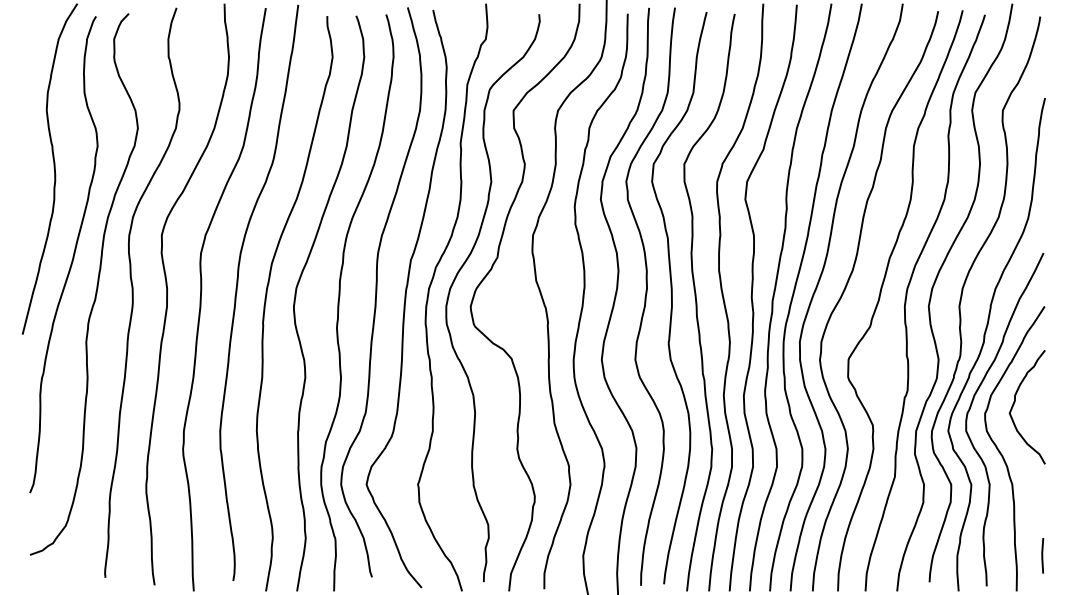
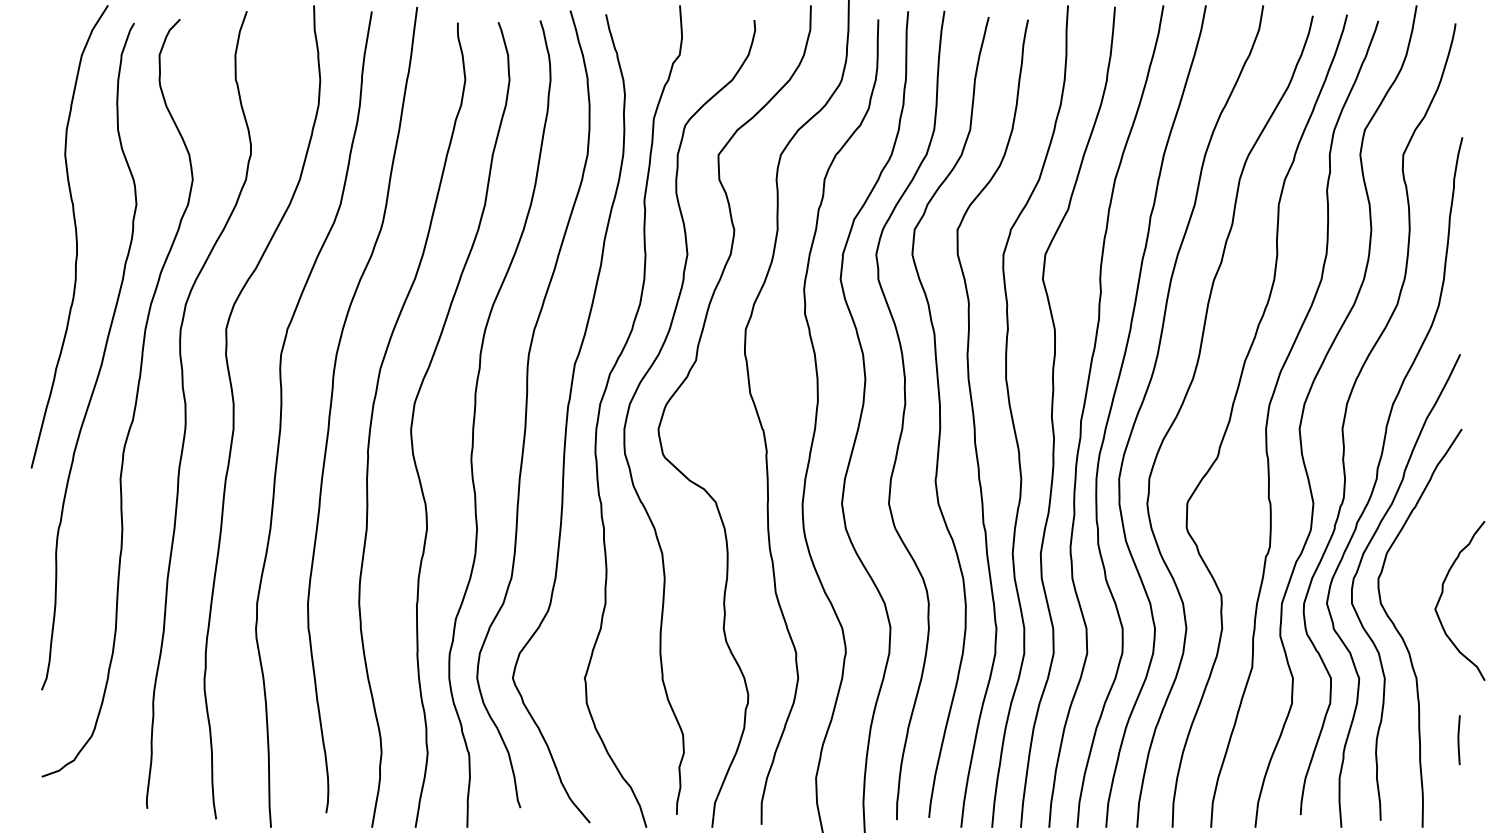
curve: (1015, 402) -> (1443, 594), moved
line: (1042, 555) -> (1458, 739), moved

